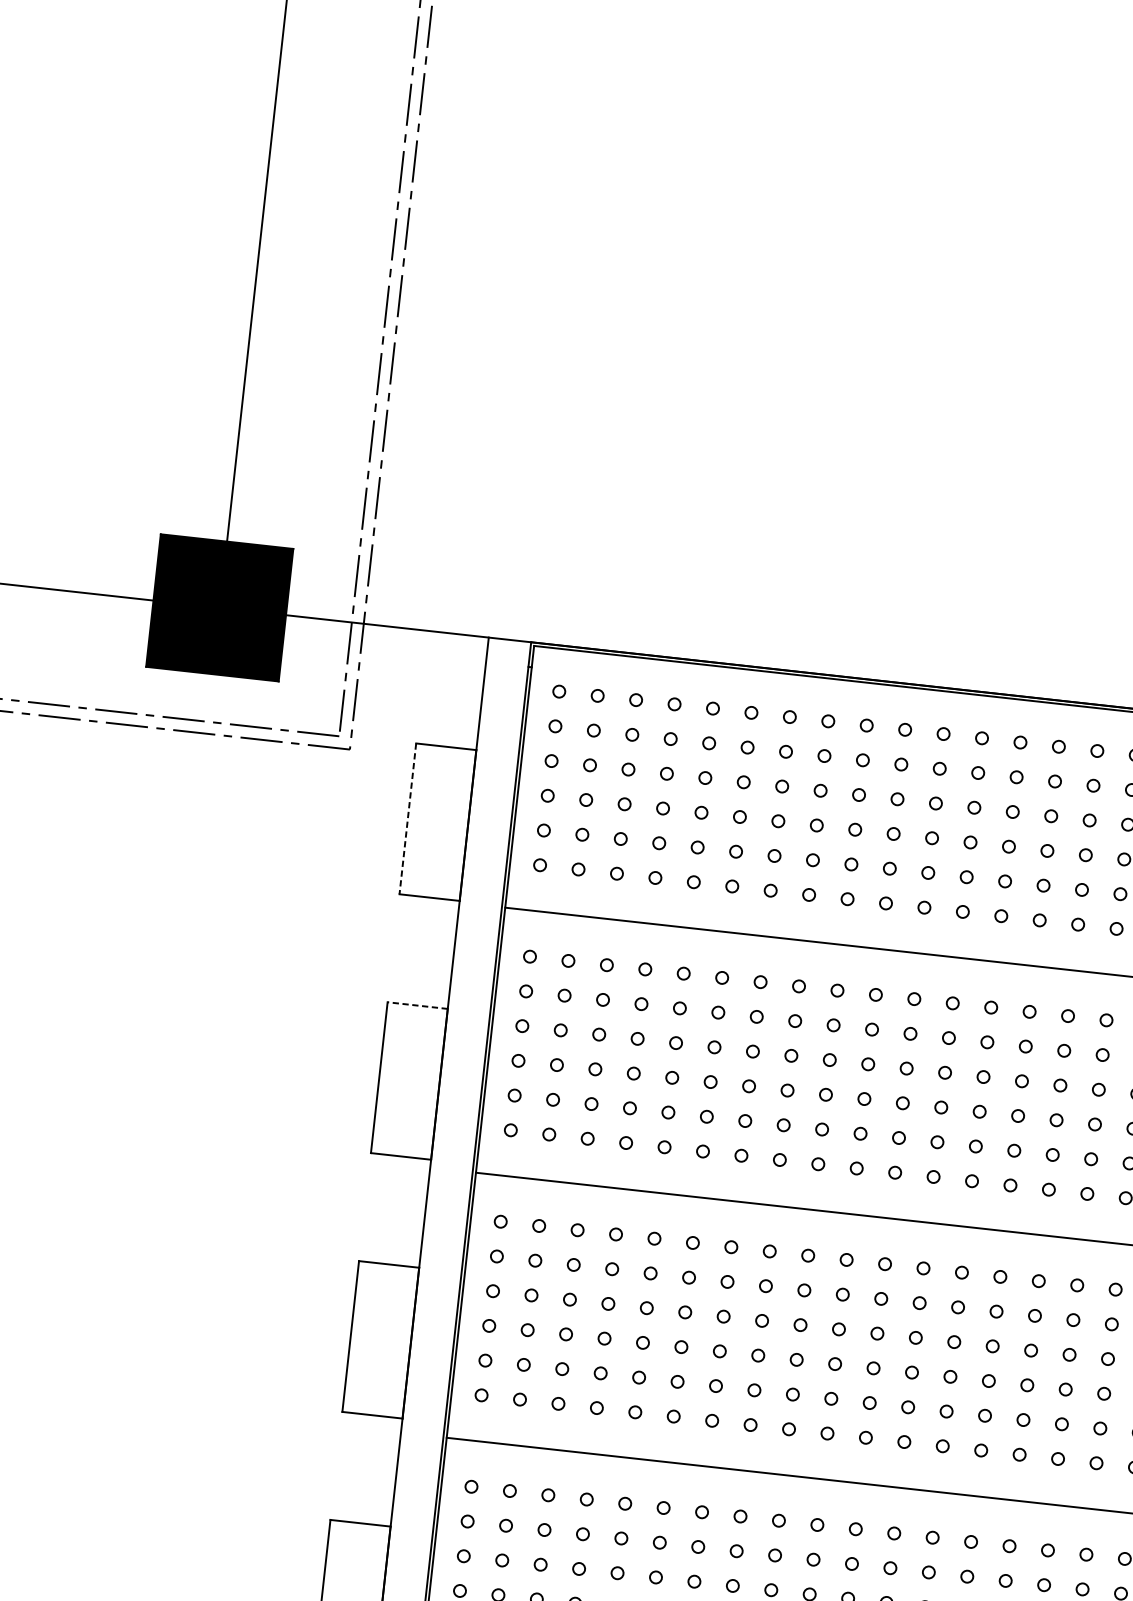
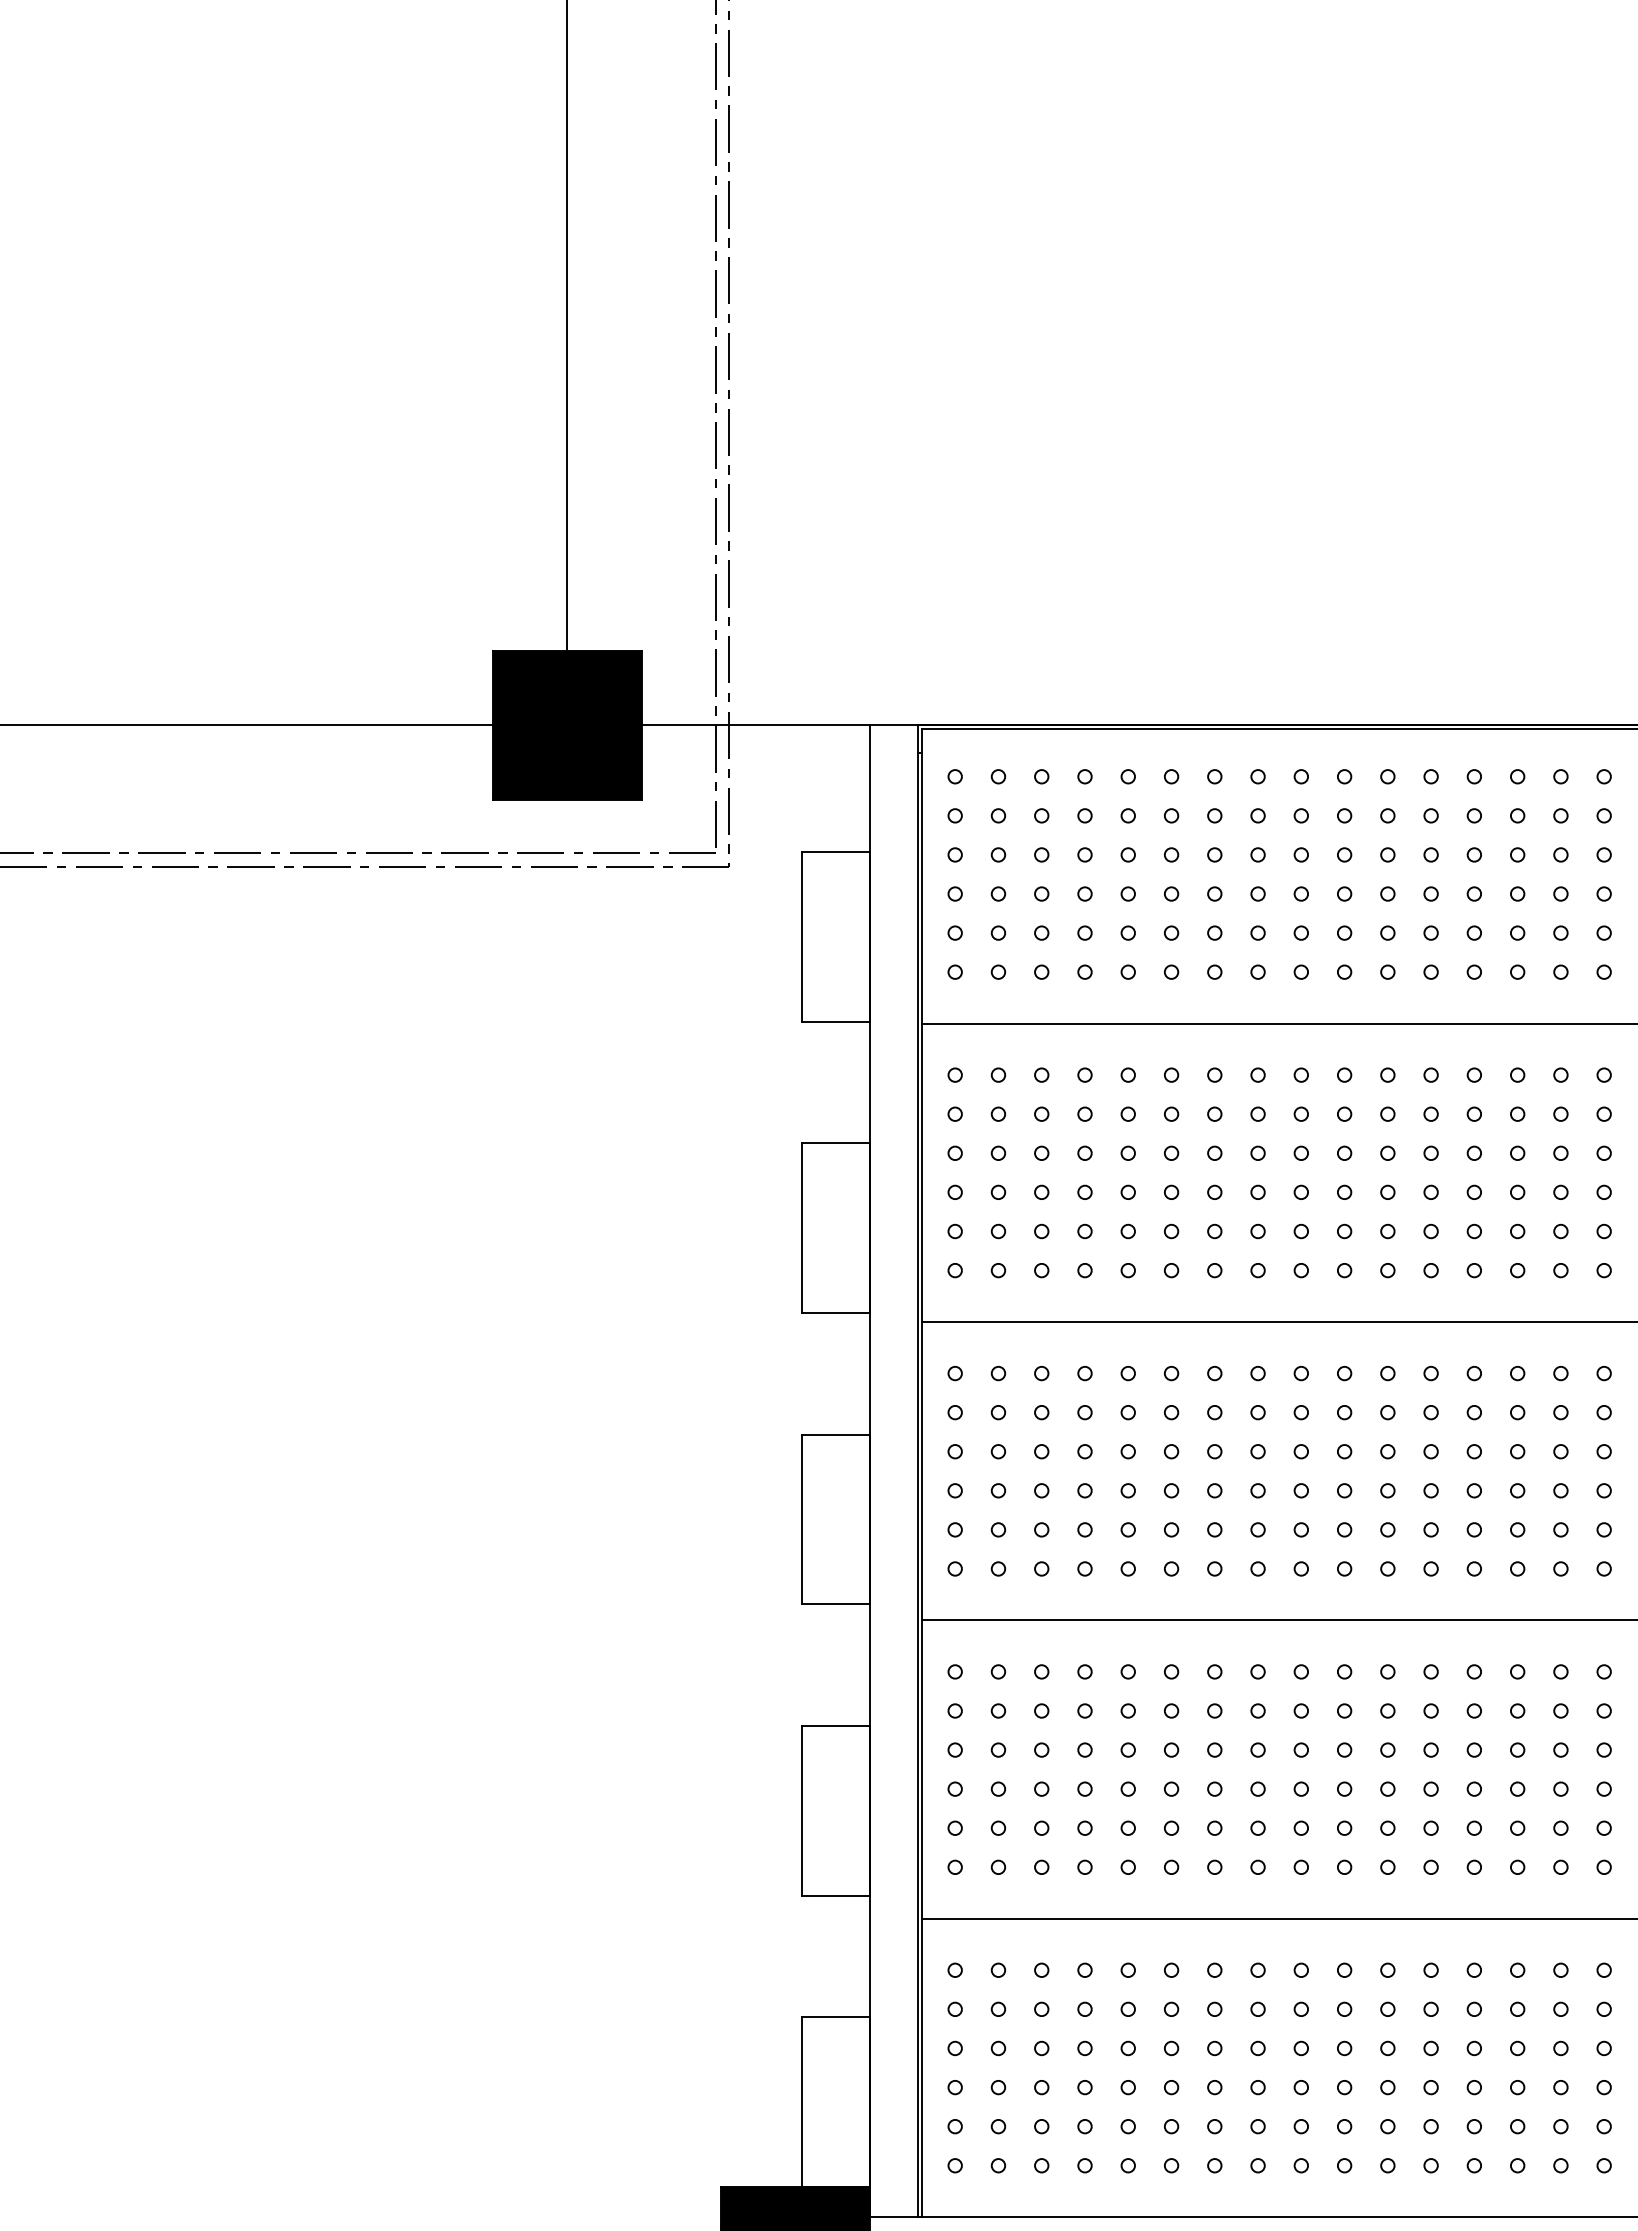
line: (407, 818) -> (802, 936), dashed -> solid
line: (417, 1005) -> (836, 1143), dashed -> solid

